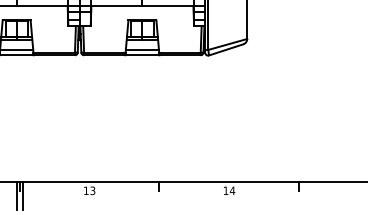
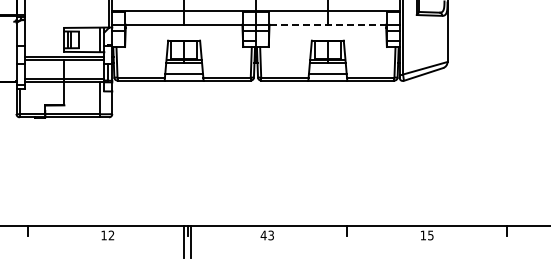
line: (143, 6) -> (328, 24), solid -> dashed
text: (86, 190) -> (263, 235), 13 -> 43
text: (232, 190) -> (430, 235), 14 -> 15

